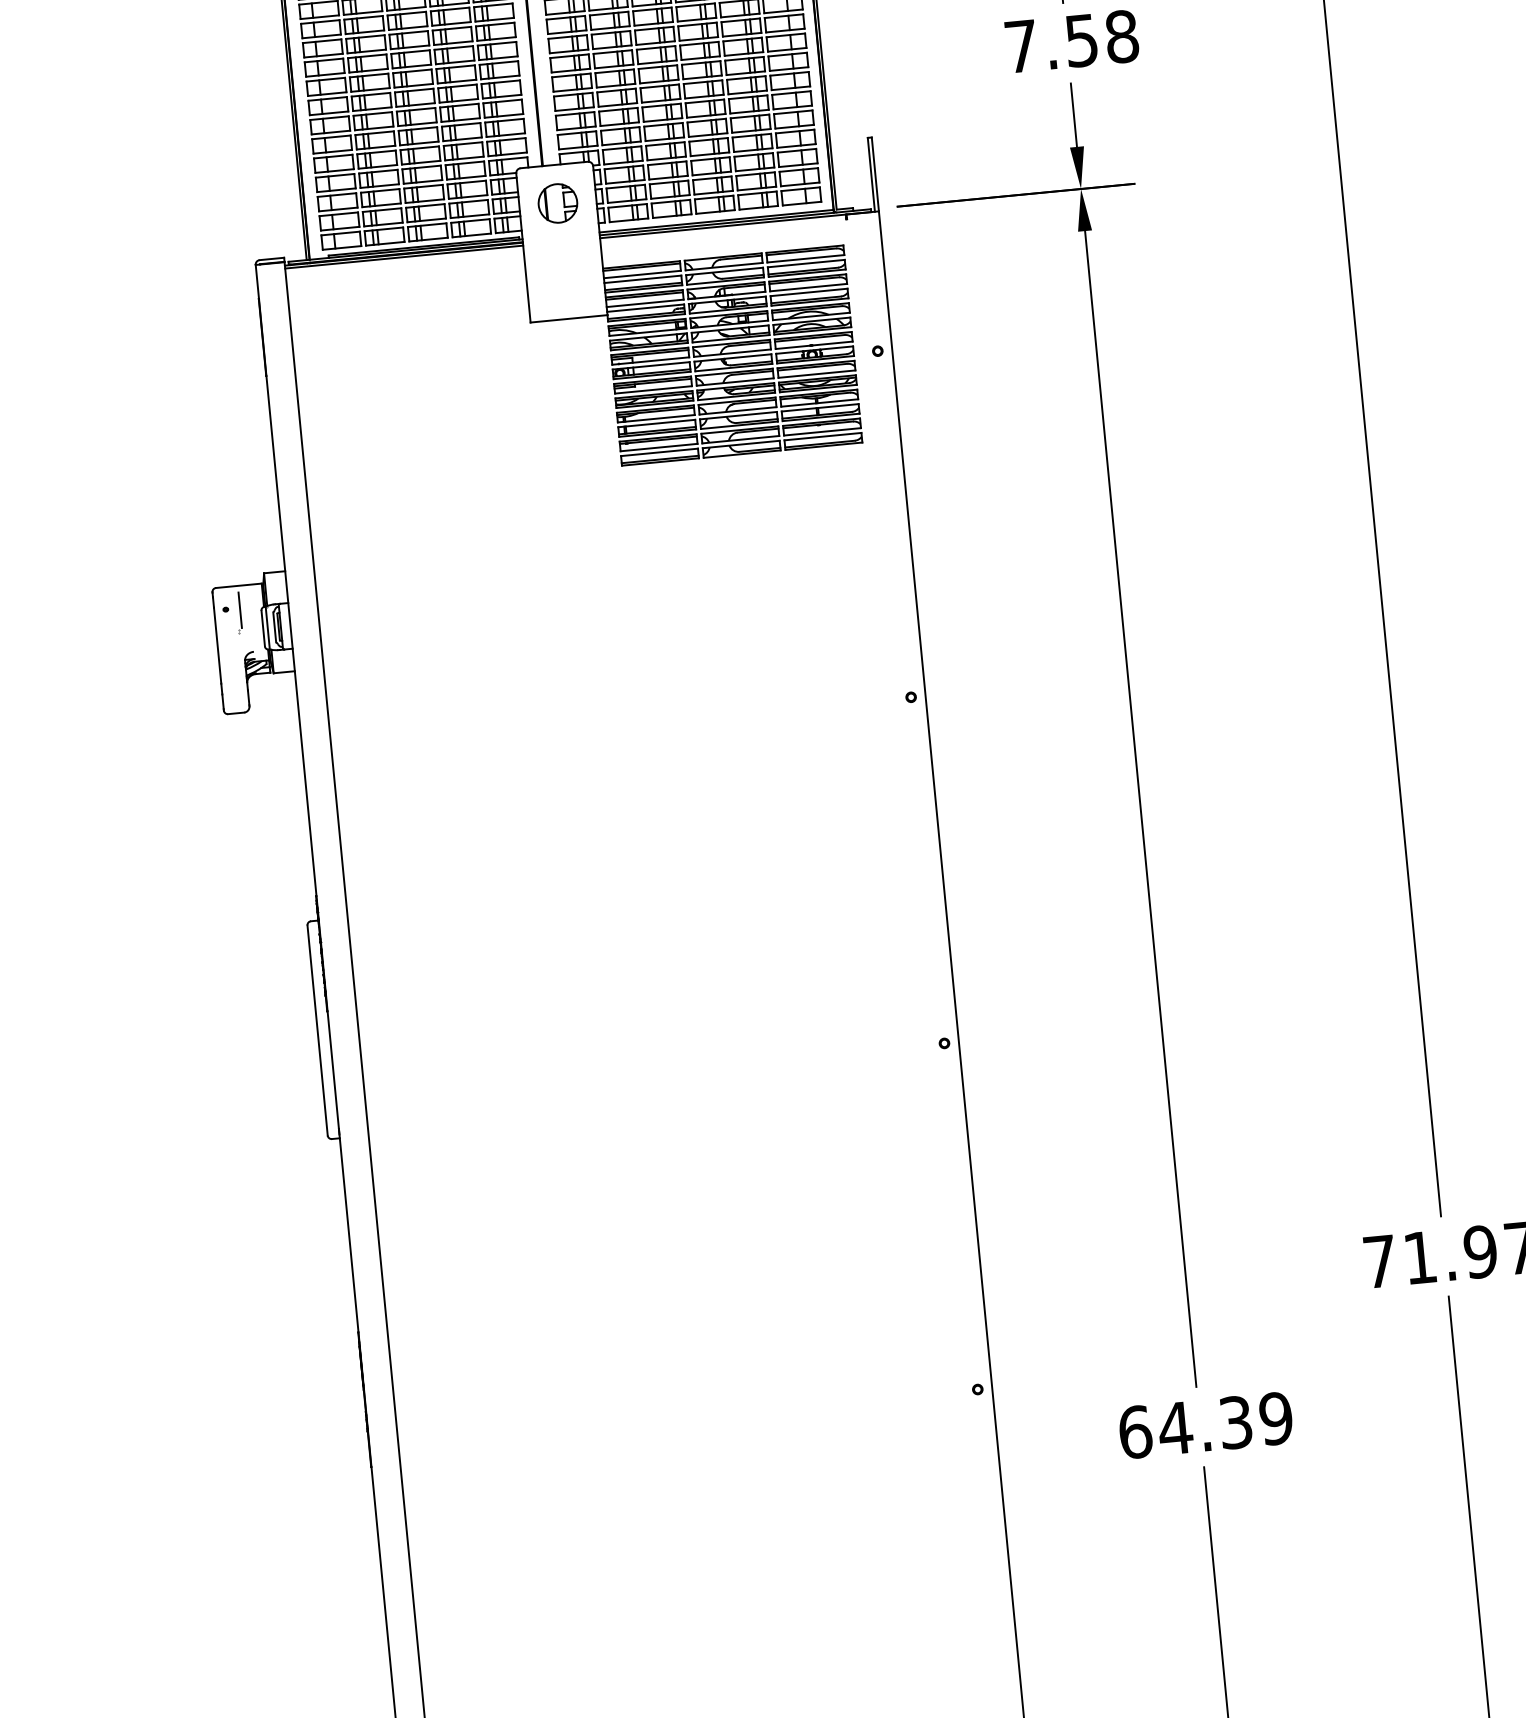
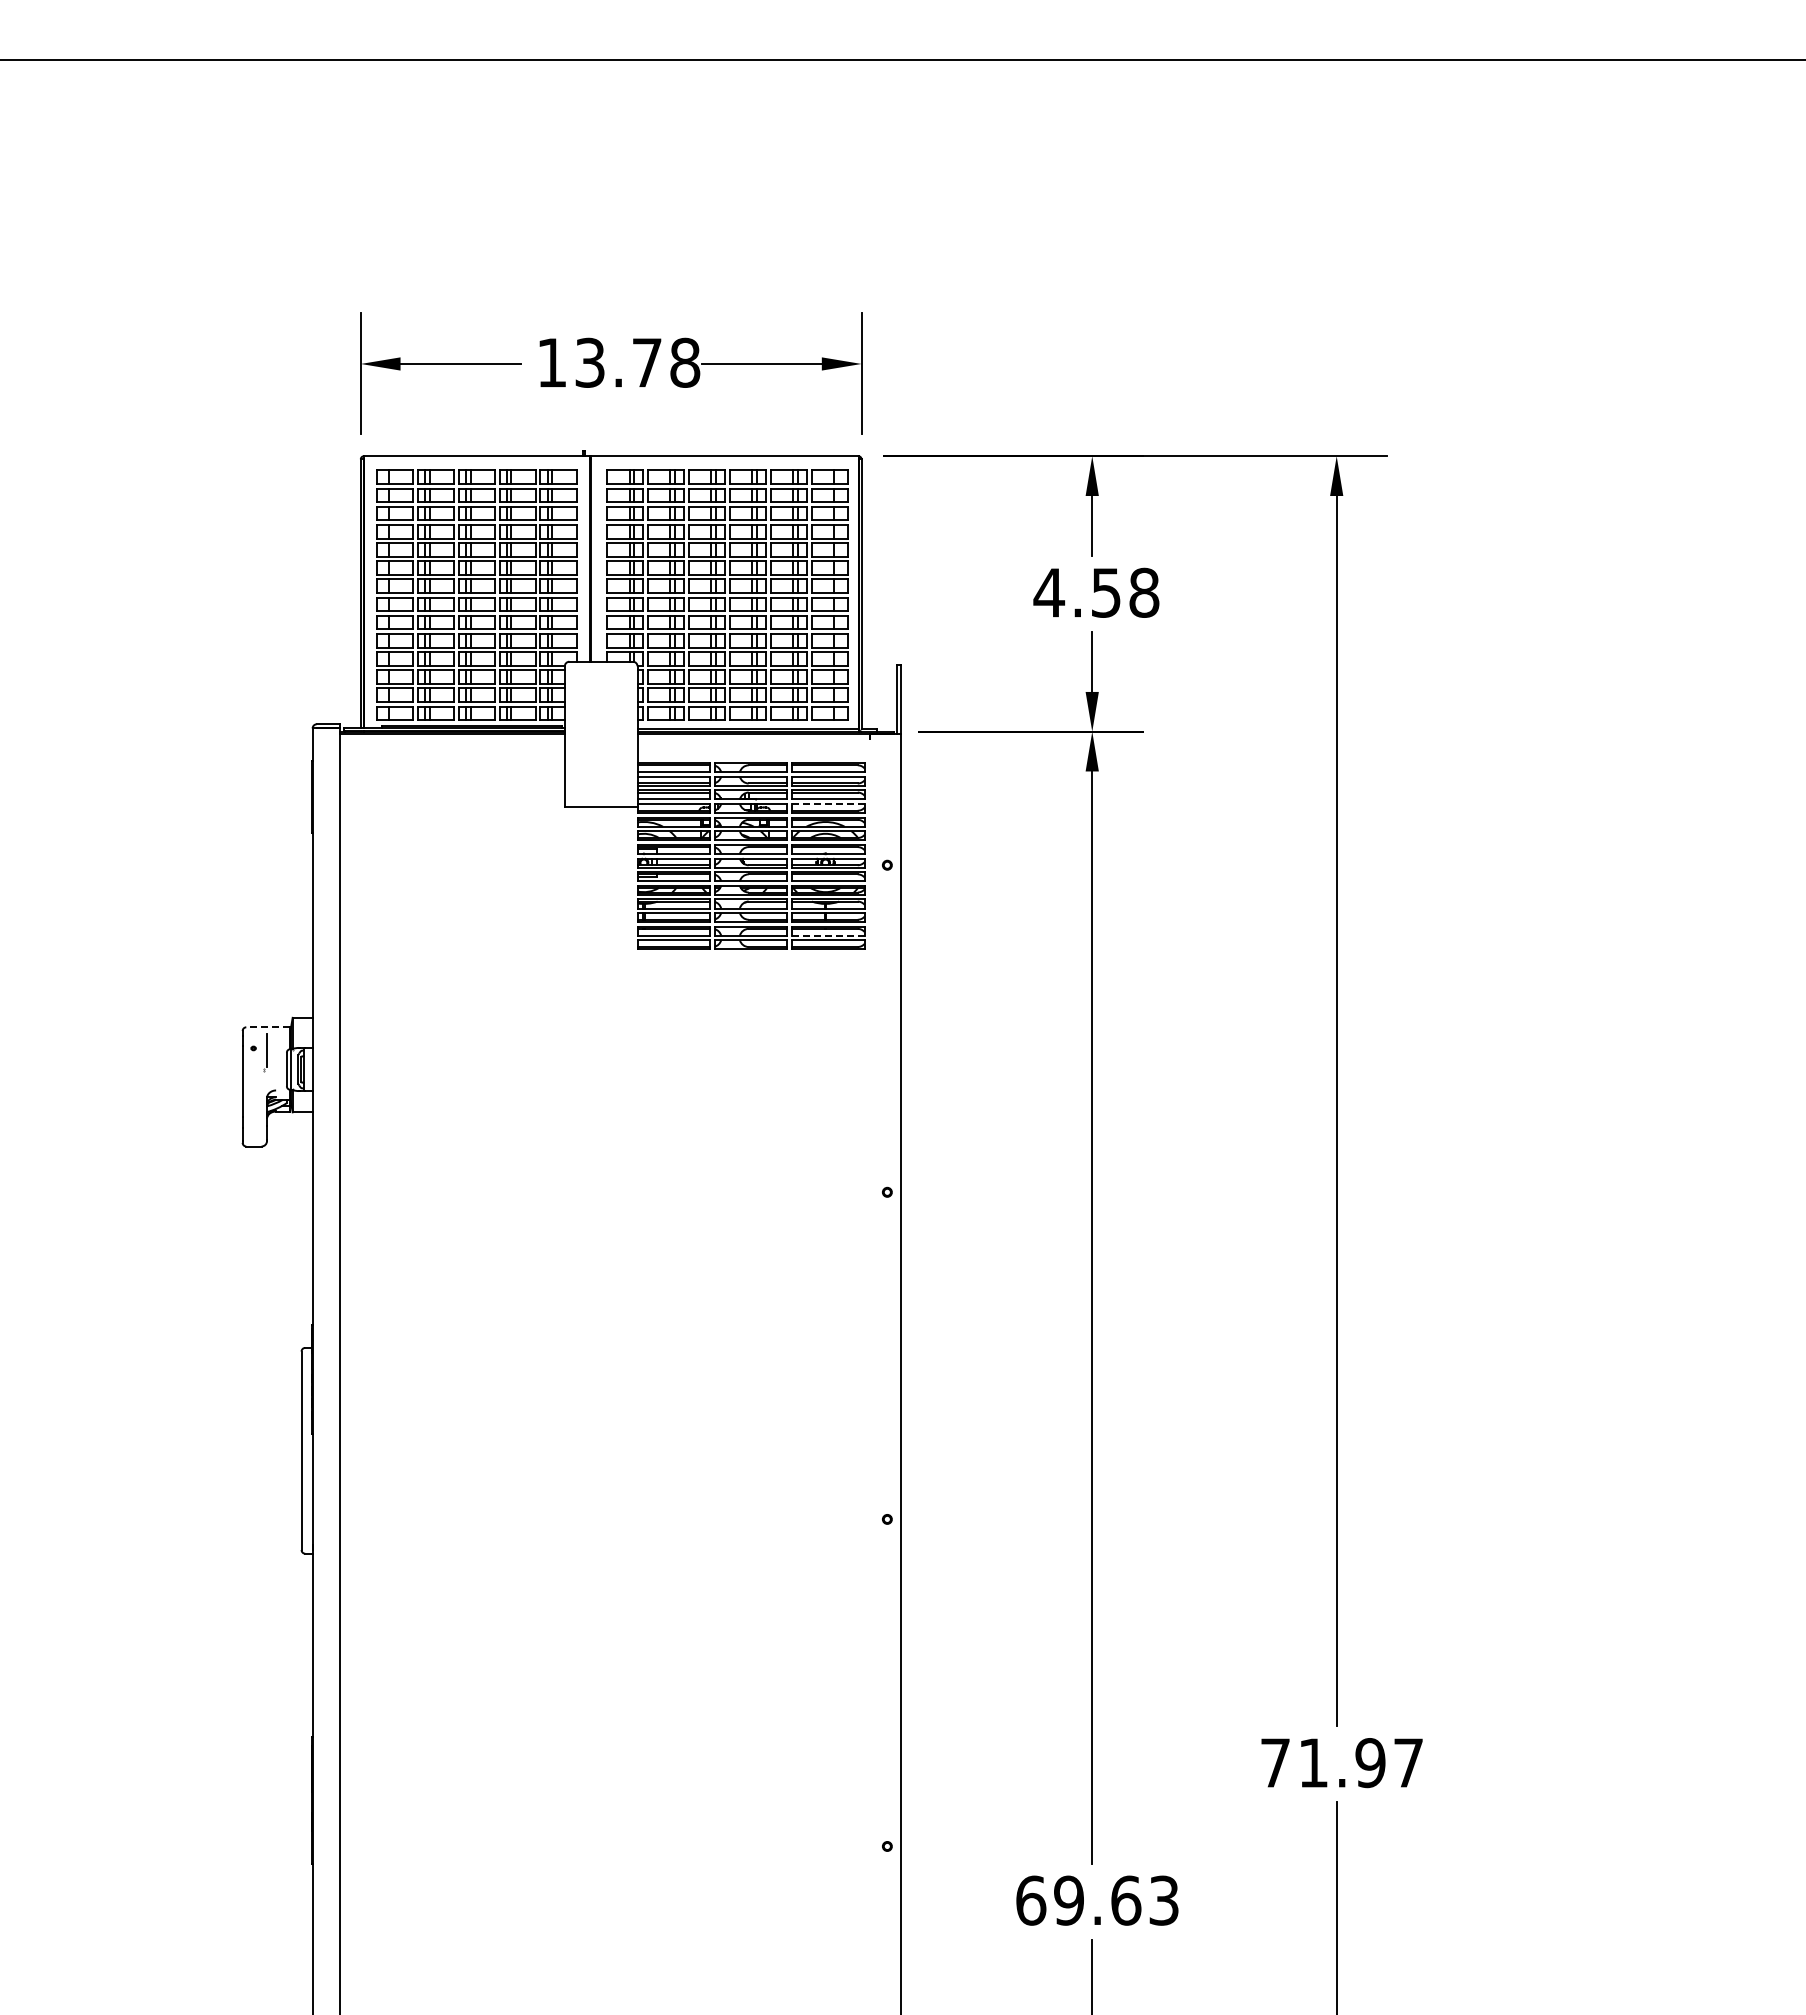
text: (1021, 46) -> (1049, 592), 7.58 -> 4.58
part: (558, 203) -> (601, 698), removed
line: (809, 292) -> (828, 804), solid -> dashed
line: (821, 431) -> (827, 935), solid -> dashed
line: (238, 586) -> (267, 1027), solid -> dashed
text: (1225, 1423) -> (1116, 1900), 64.39 -> 69.63

